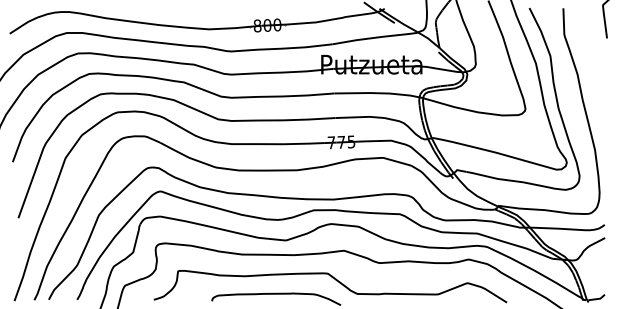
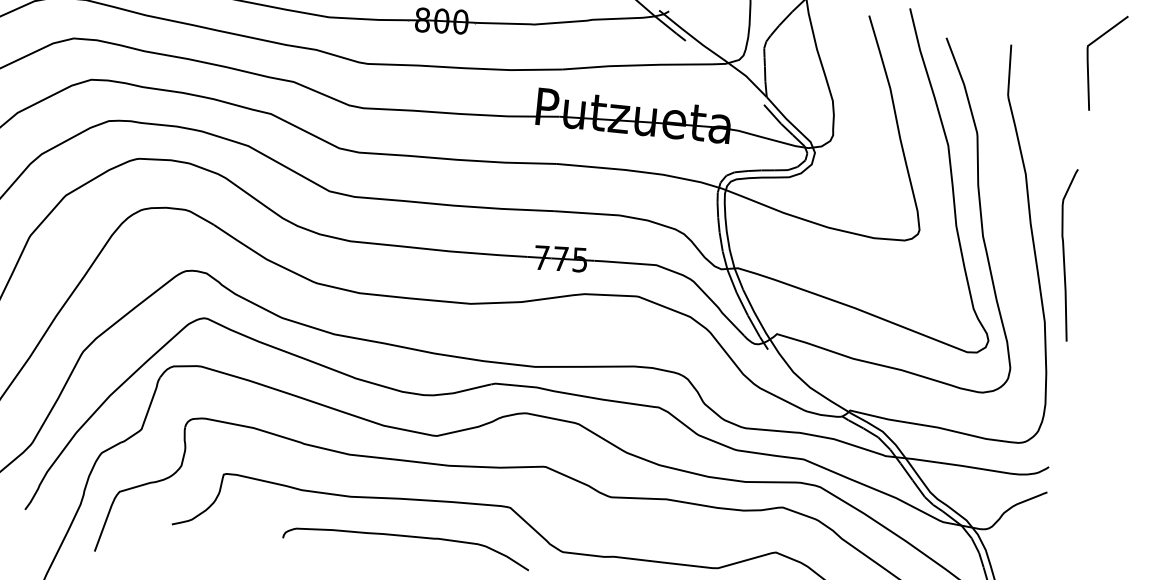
curve: (602, 113) -> (1066, 253), added

